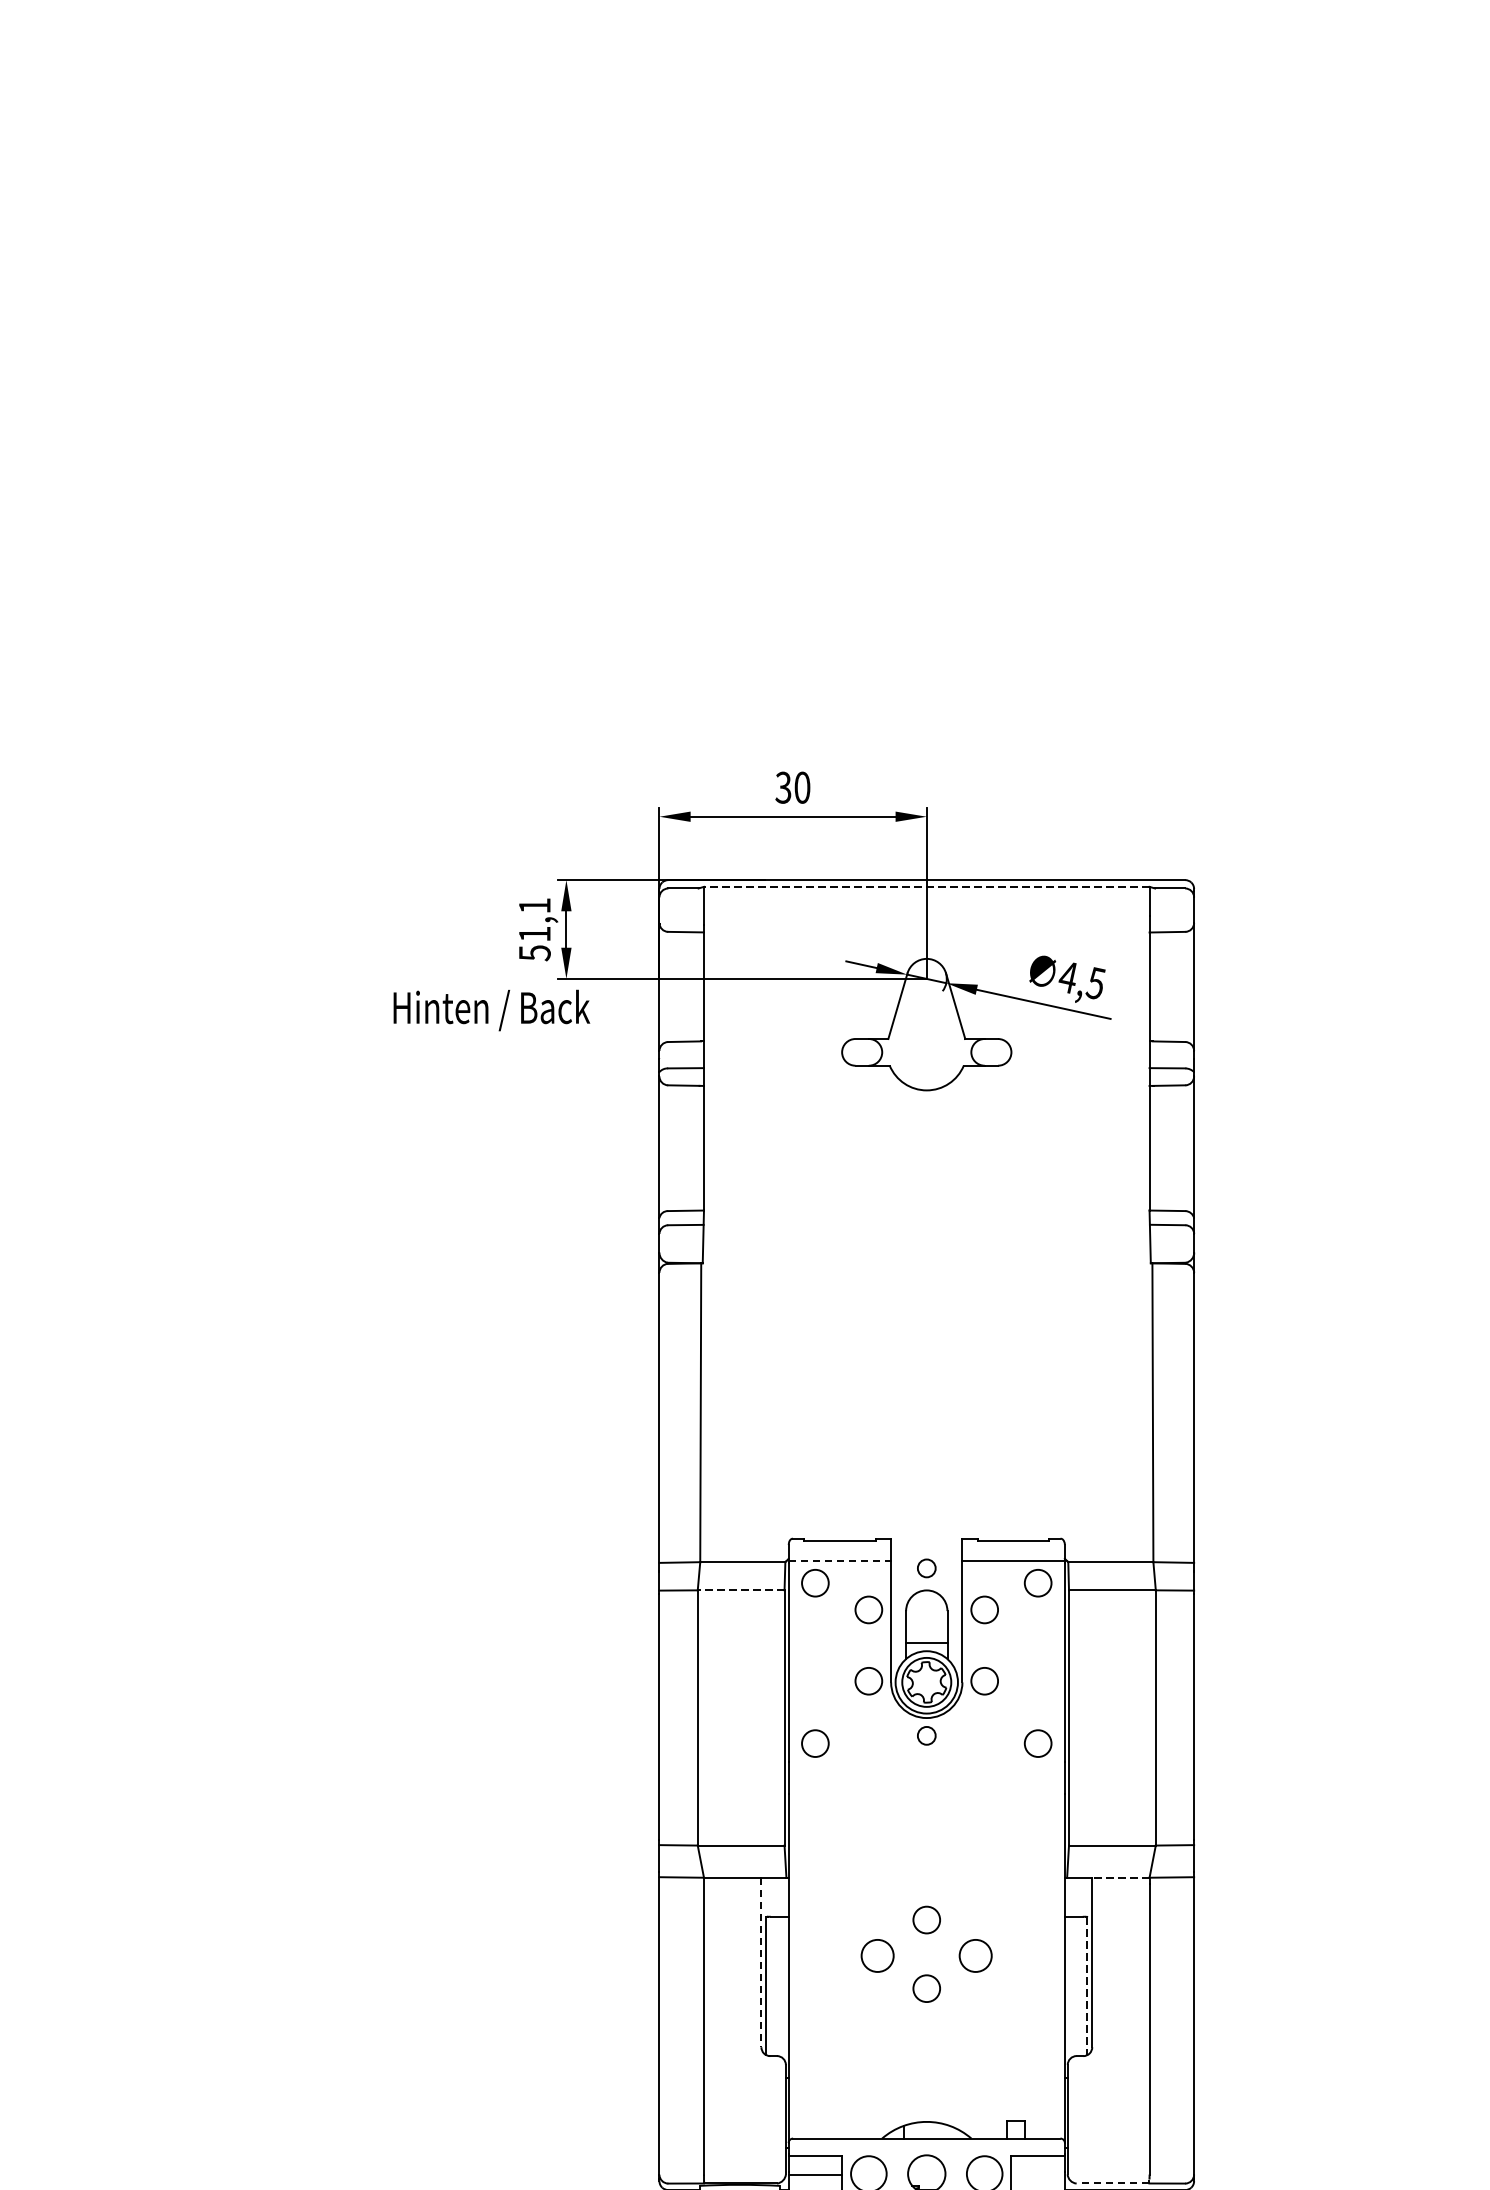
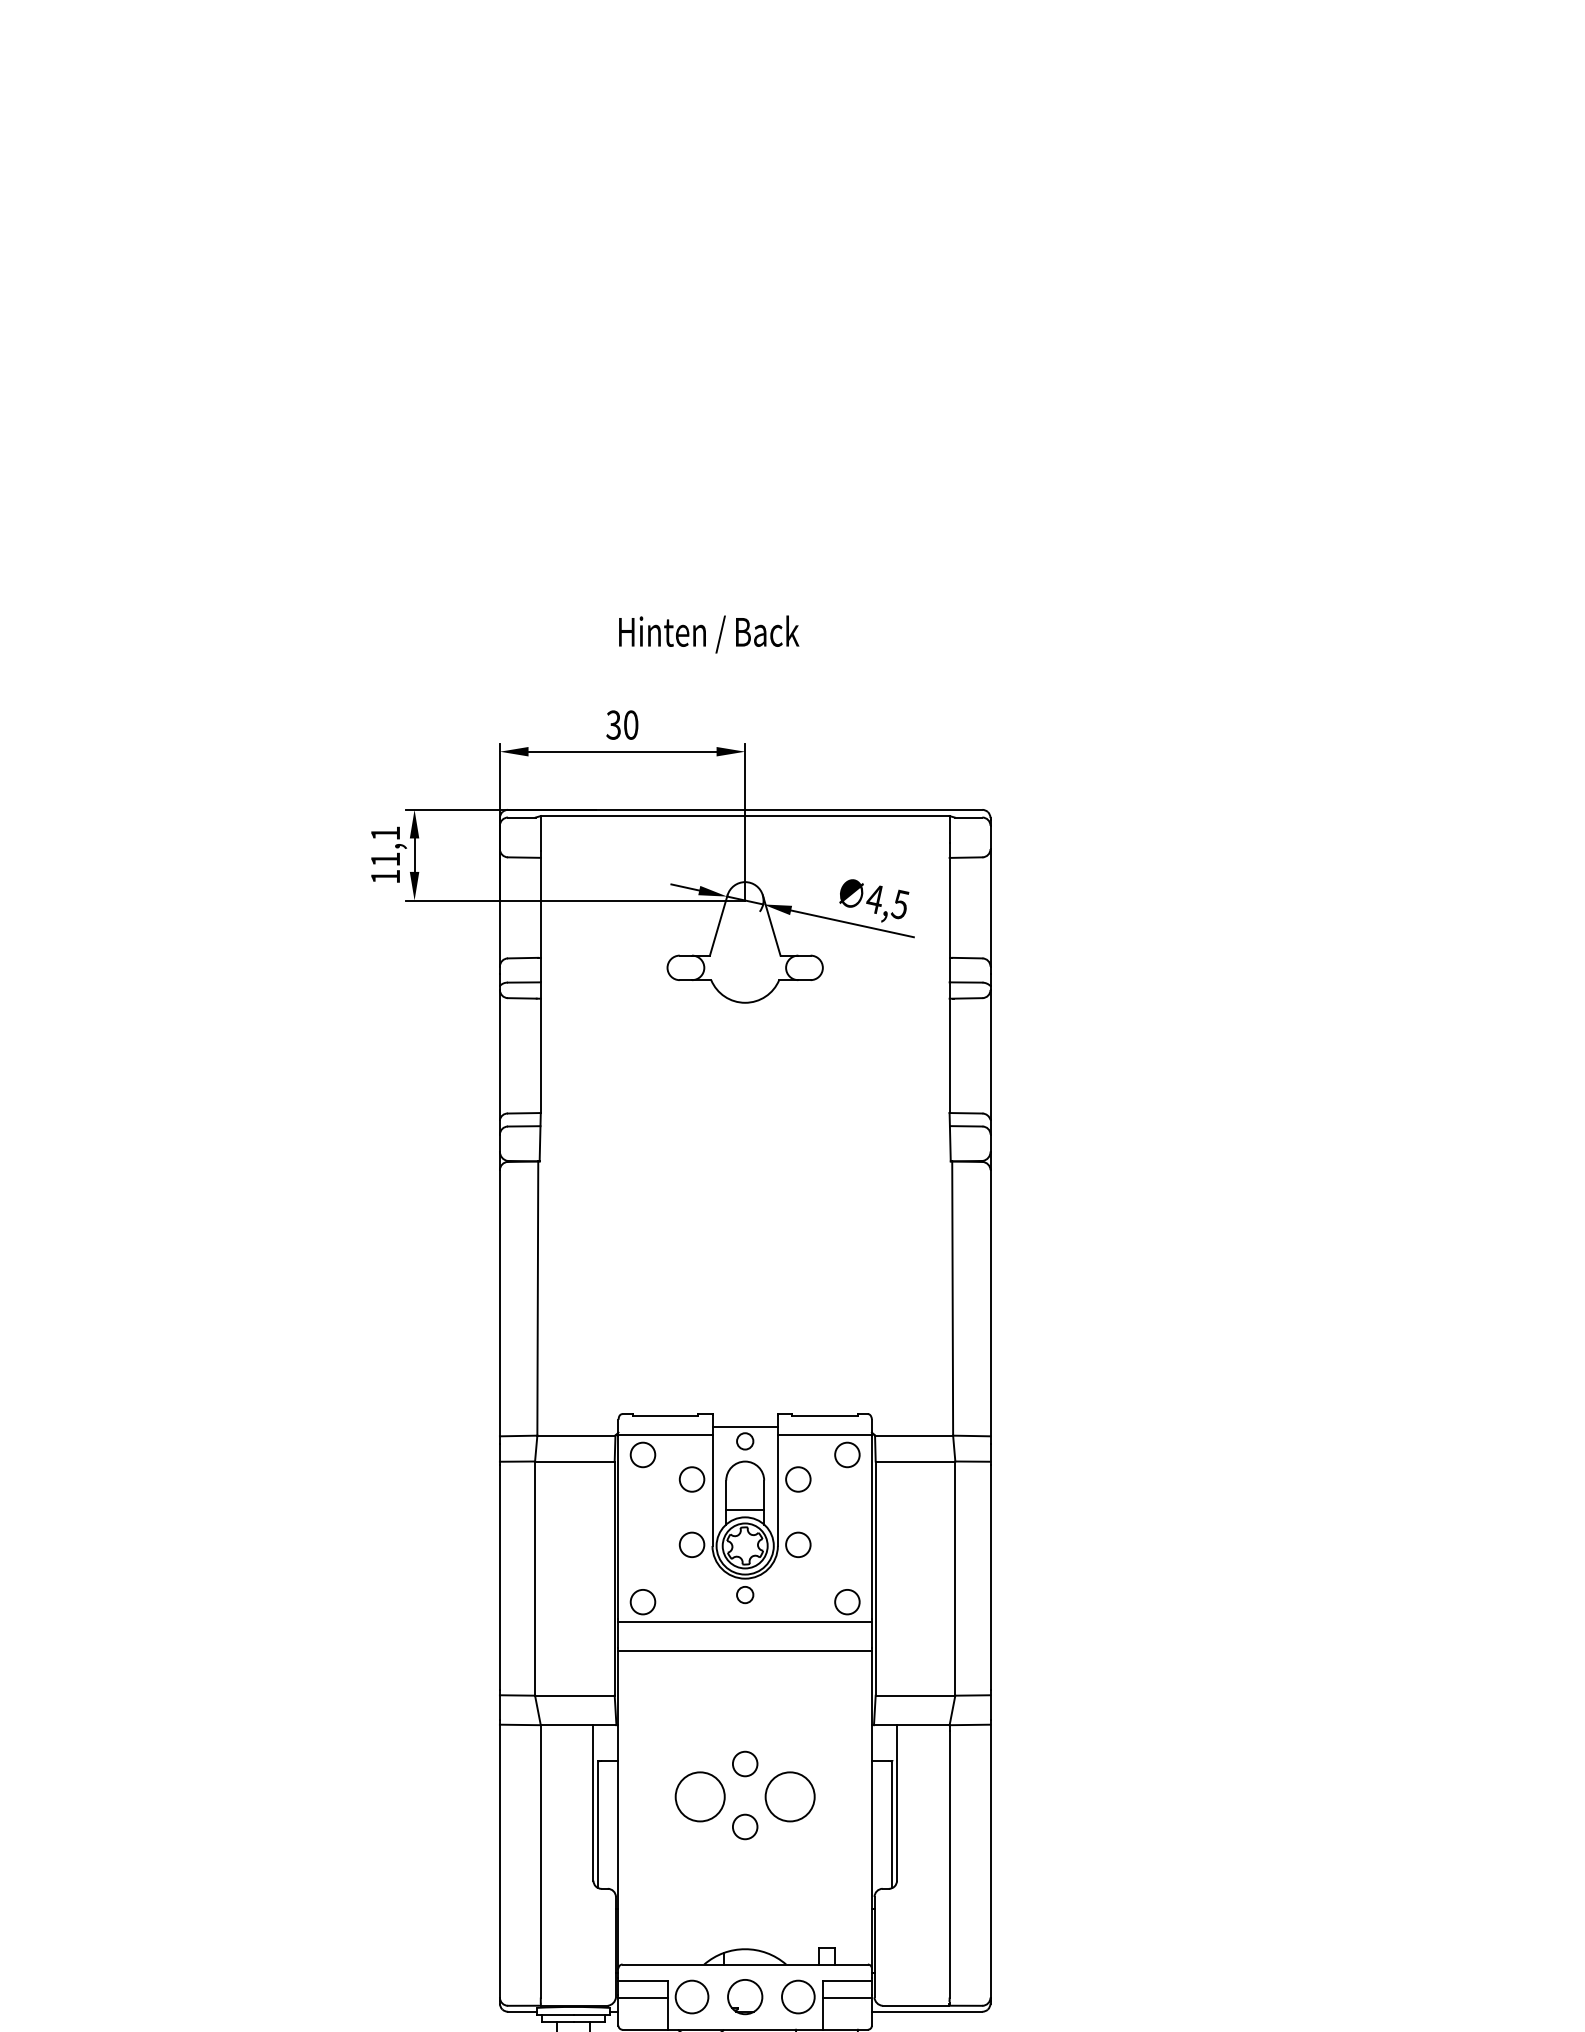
line: (926, 887) -> (744, 816), dashed -> solid
text: (534, 952) -> (385, 876), 51,1 -> 11,1
text: (492, 1010) -> (709, 634), moved
line: (926, 1553) -> (744, 1427), added
line: (839, 1560) -> (665, 1434), dashed -> solid
line: (740, 1590) -> (574, 1461), dashed -> solid
line: (926, 1764) -> (744, 1621), added
line: (926, 1796) -> (744, 1650), added
line: (1120, 1878) -> (922, 1725), dashed -> solid
circle: (876, 1955) -> (699, 1796), size x1.67
circle: (975, 1955) -> (789, 1796), size x1.67
line: (761, 1961) -> (593, 1802), dashed -> solid
line: (1087, 1987) -> (892, 1825), dashed -> solid
line: (1037, 2175) -> (846, 1998), added
line: (1112, 2183) -> (915, 2005), dashed -> solid

